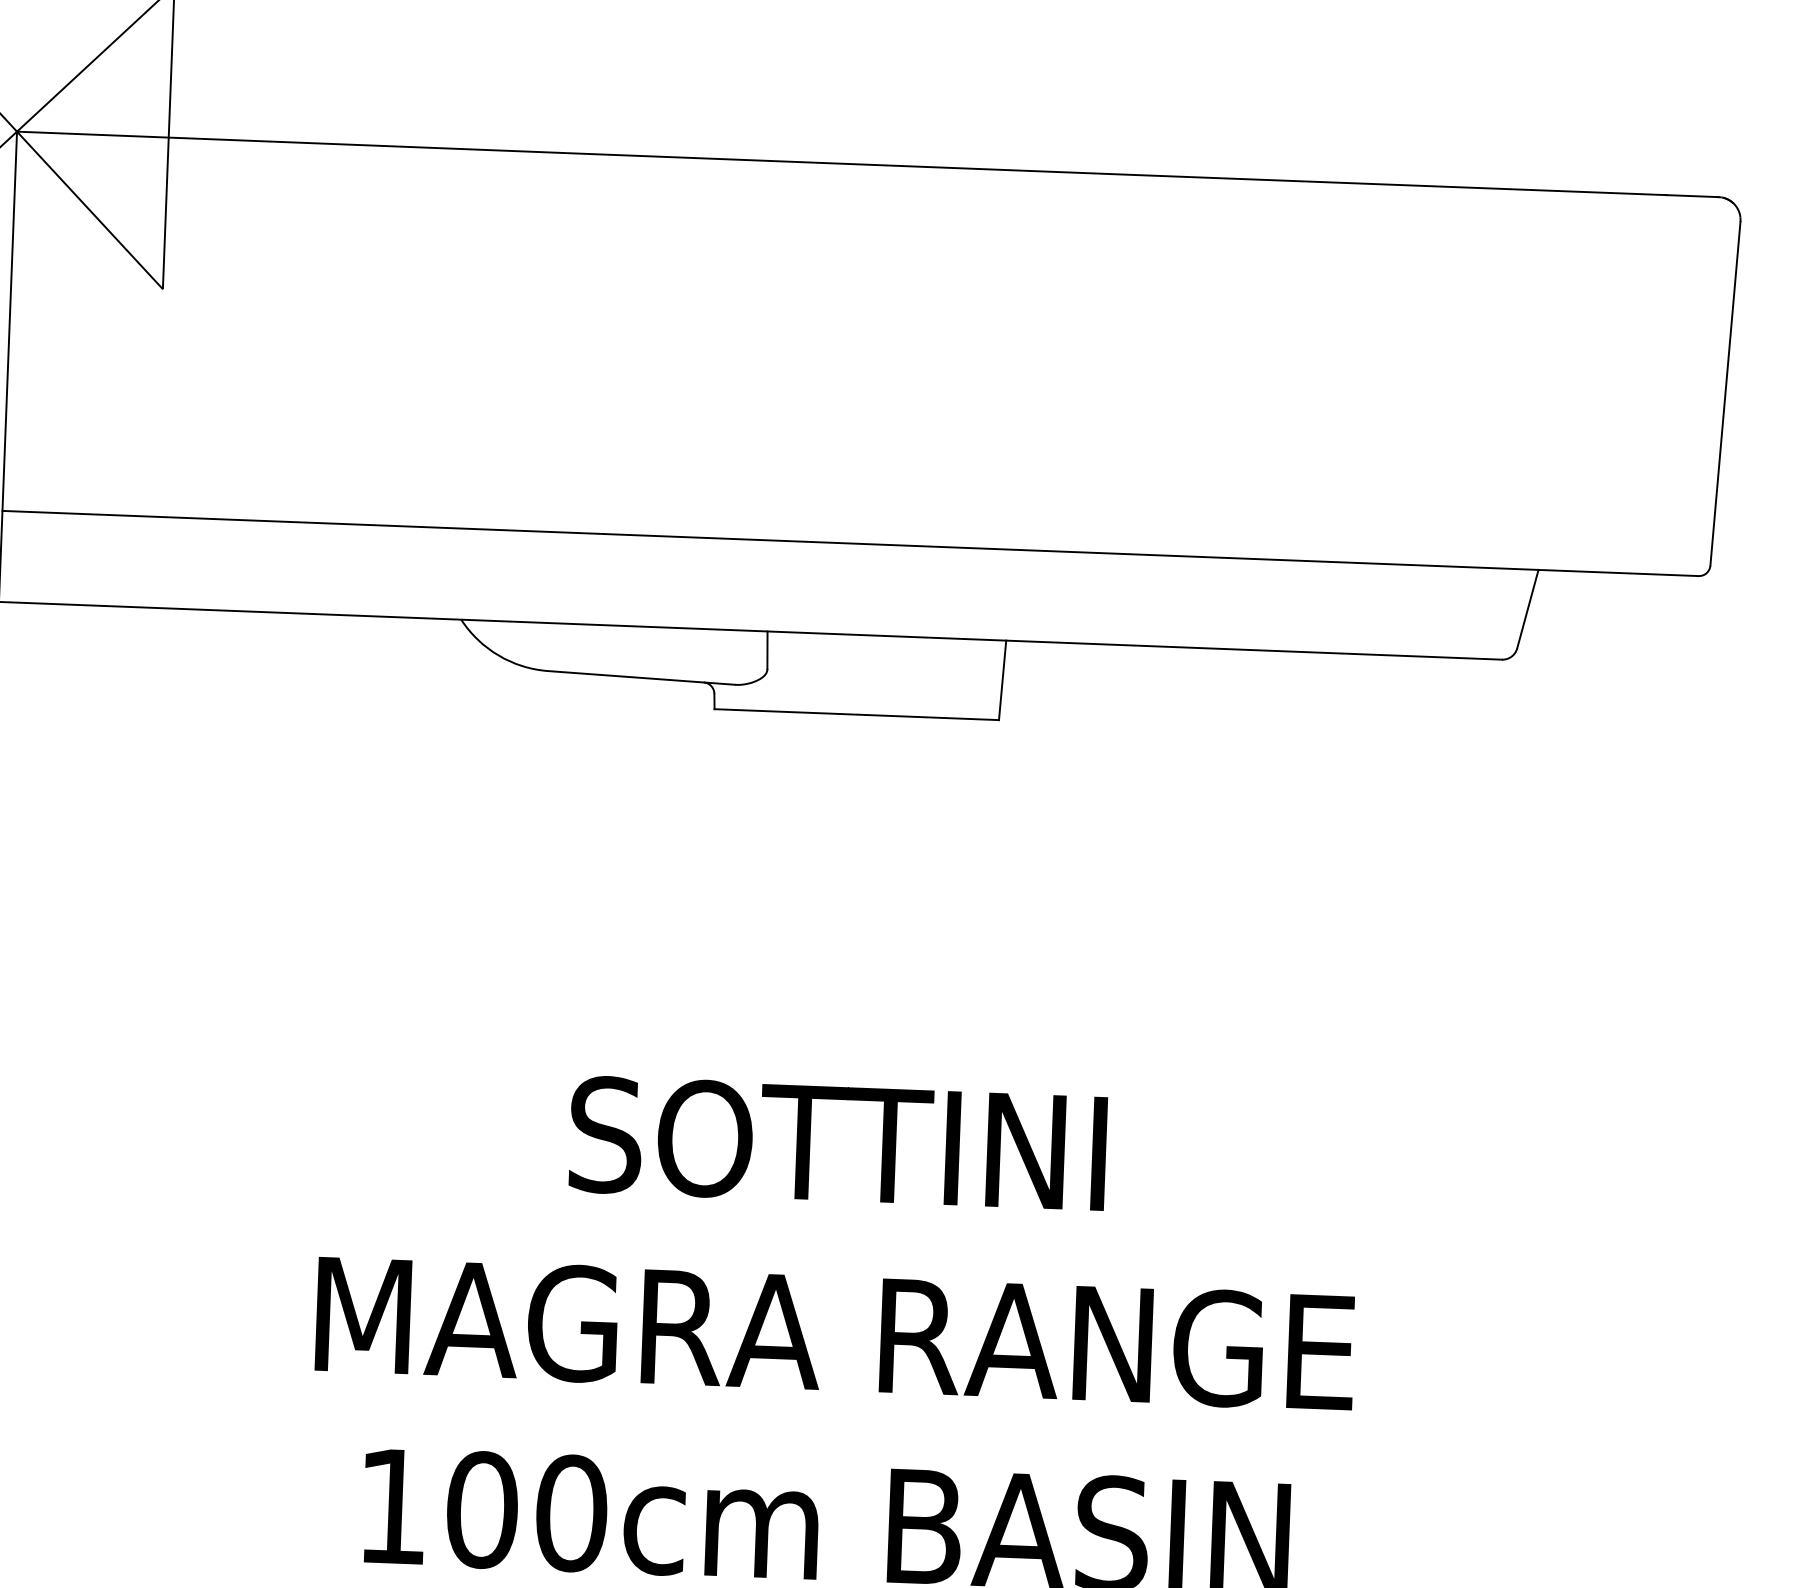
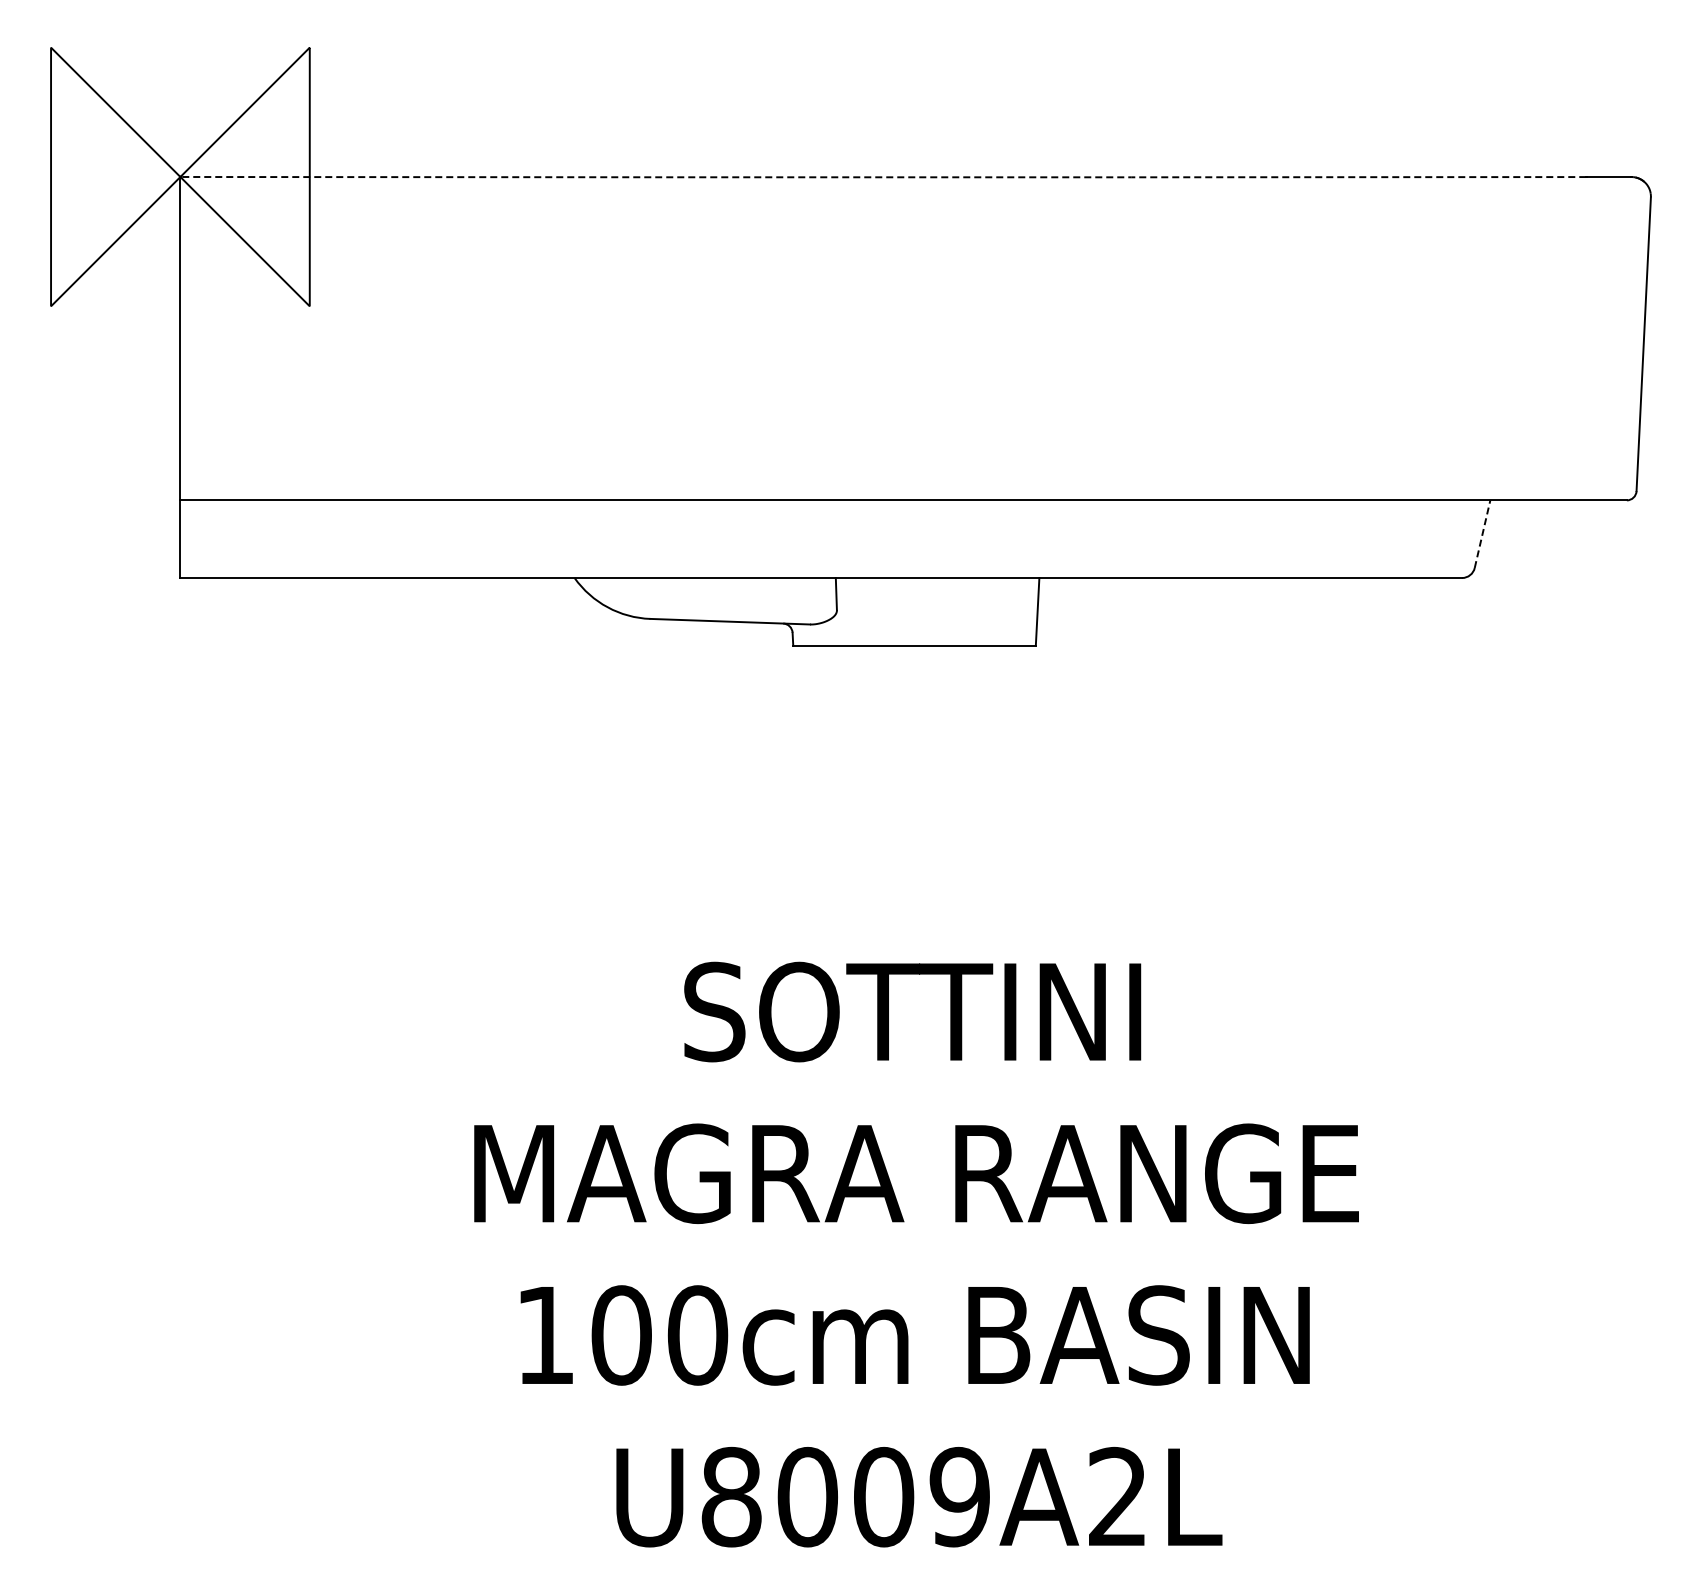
line: (840, 163) -> (882, 177), solid -> dashed
line: (1527, 609) -> (1482, 534), solid -> dashed

